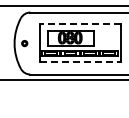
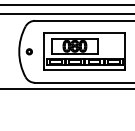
line: (79, 24) -> (84, 32), dashed -> solid
line: (79, 61) -> (84, 69), dashed -> solid

